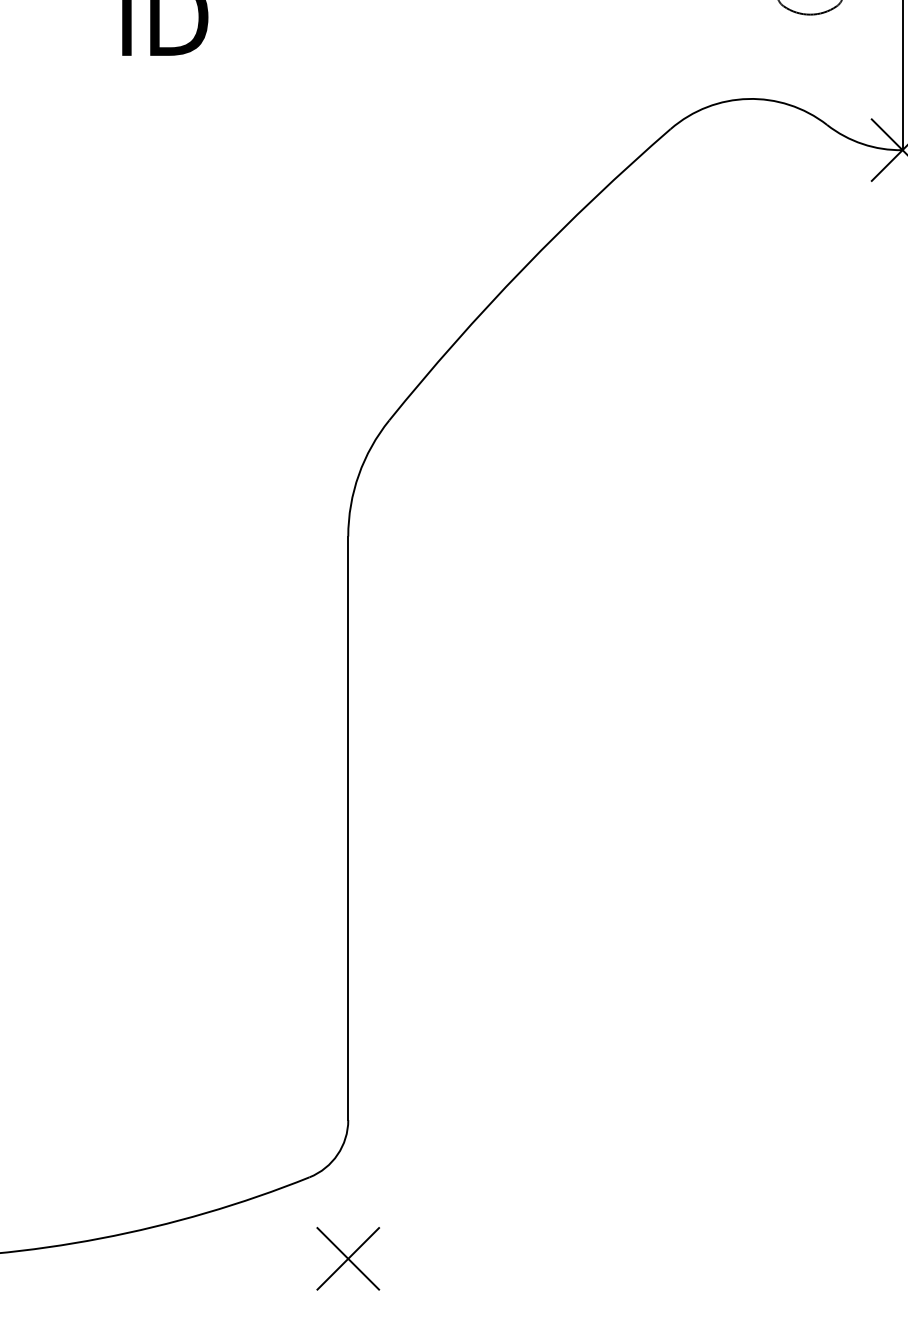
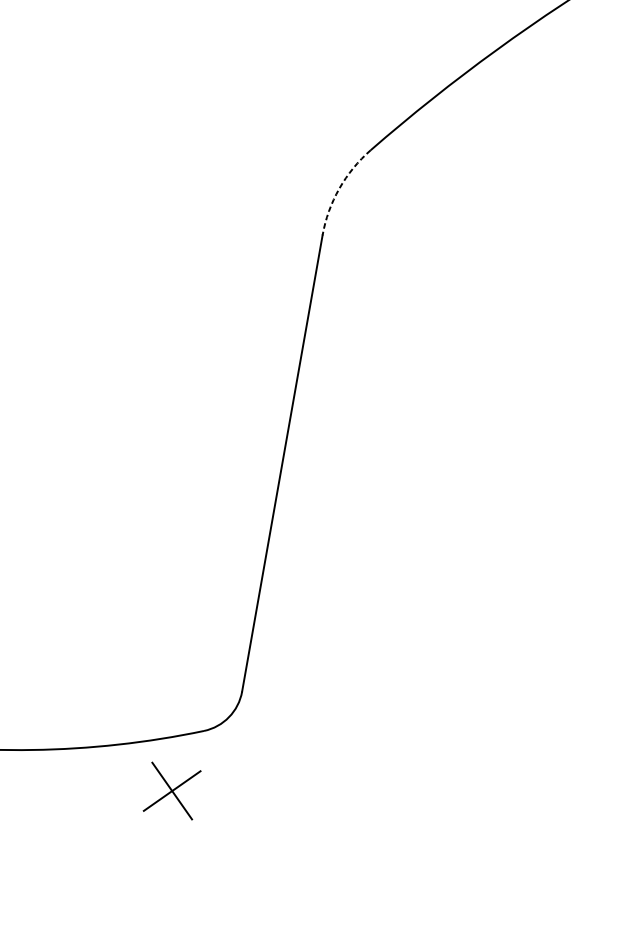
arc: (358, 474) -> (339, 188), solid -> dashed
part: (348, 1258) -> (172, 790), moved

